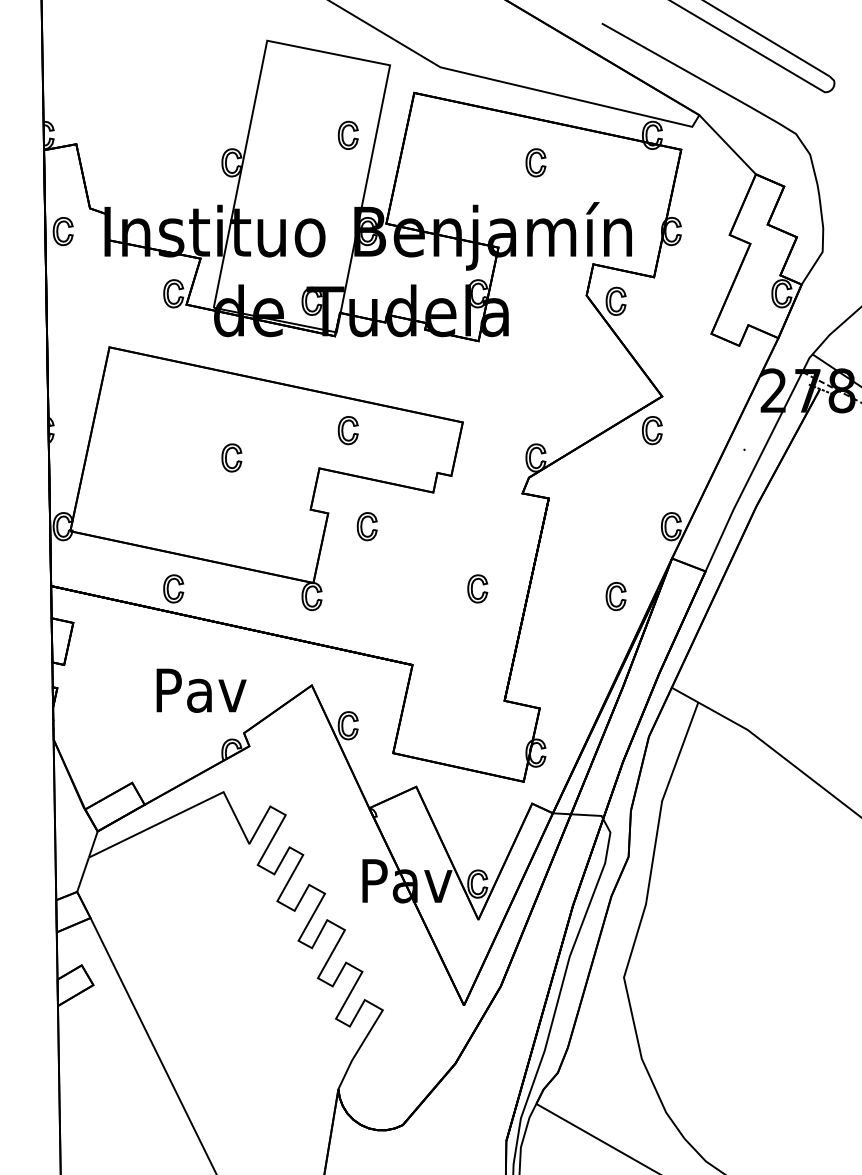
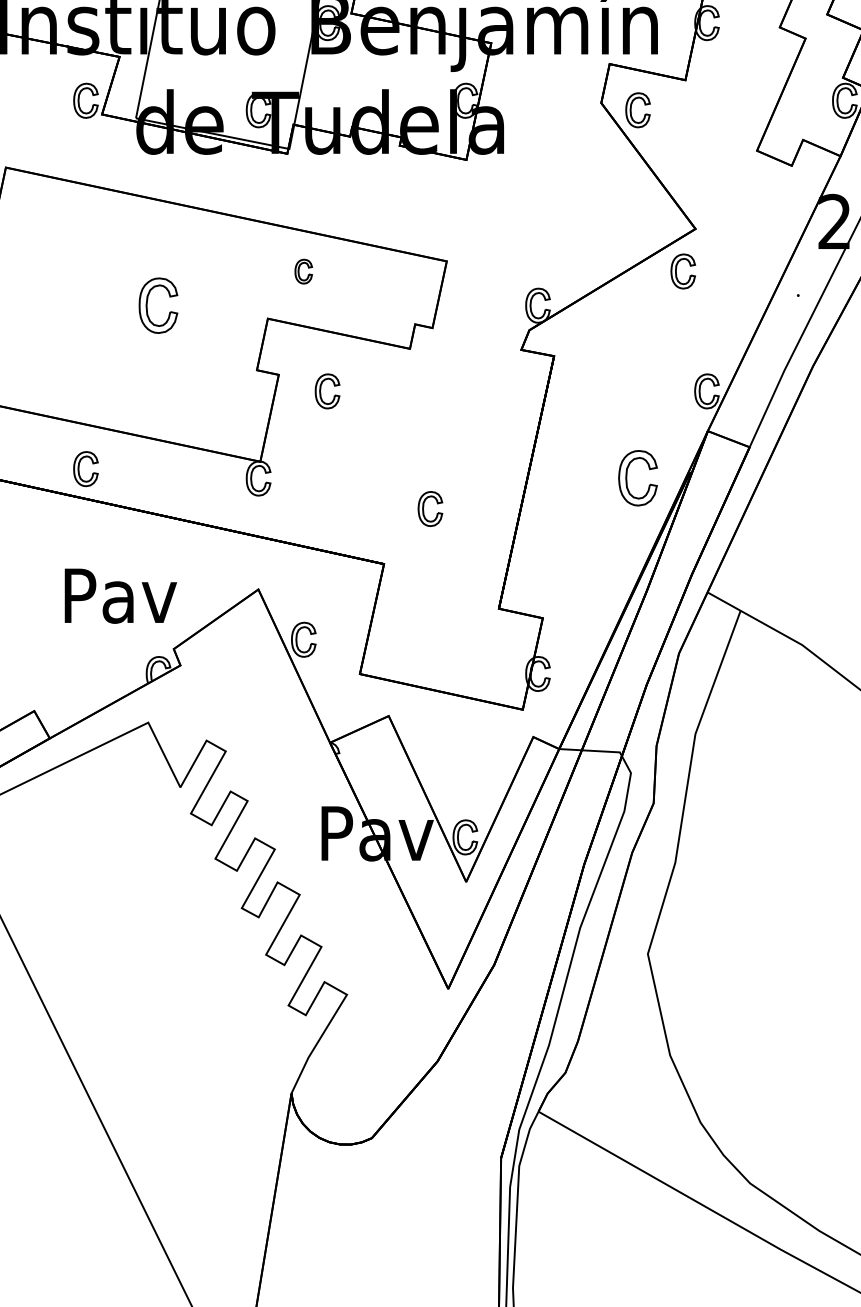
part: (347, 430) -> (302, 271), size x0.7
part: (231, 457) -> (158, 305), size x1.6
part: (477, 588) -> (430, 508), moved
part: (615, 596) -> (637, 478), size x1.6

